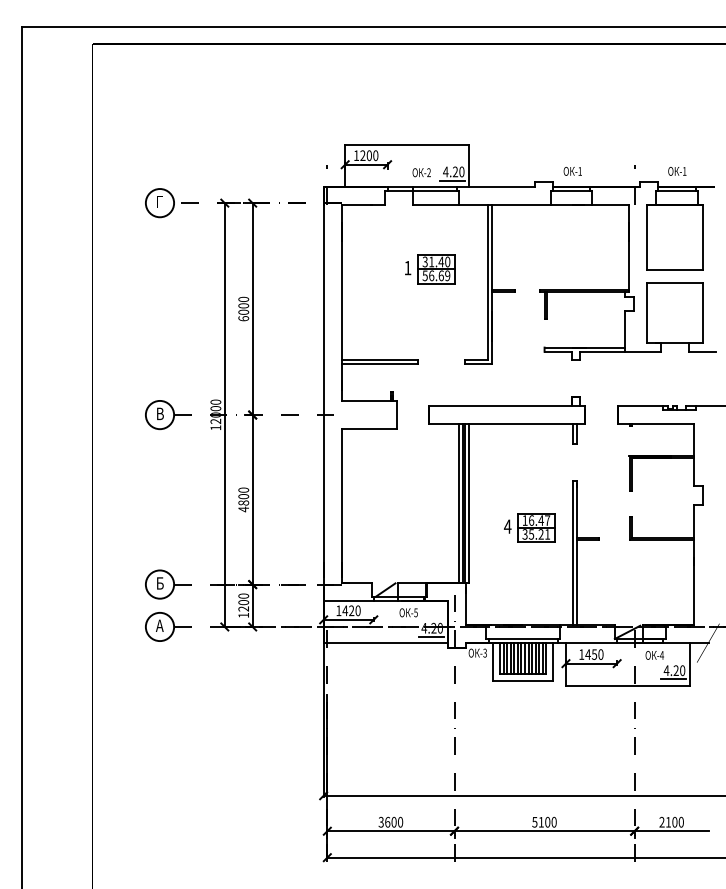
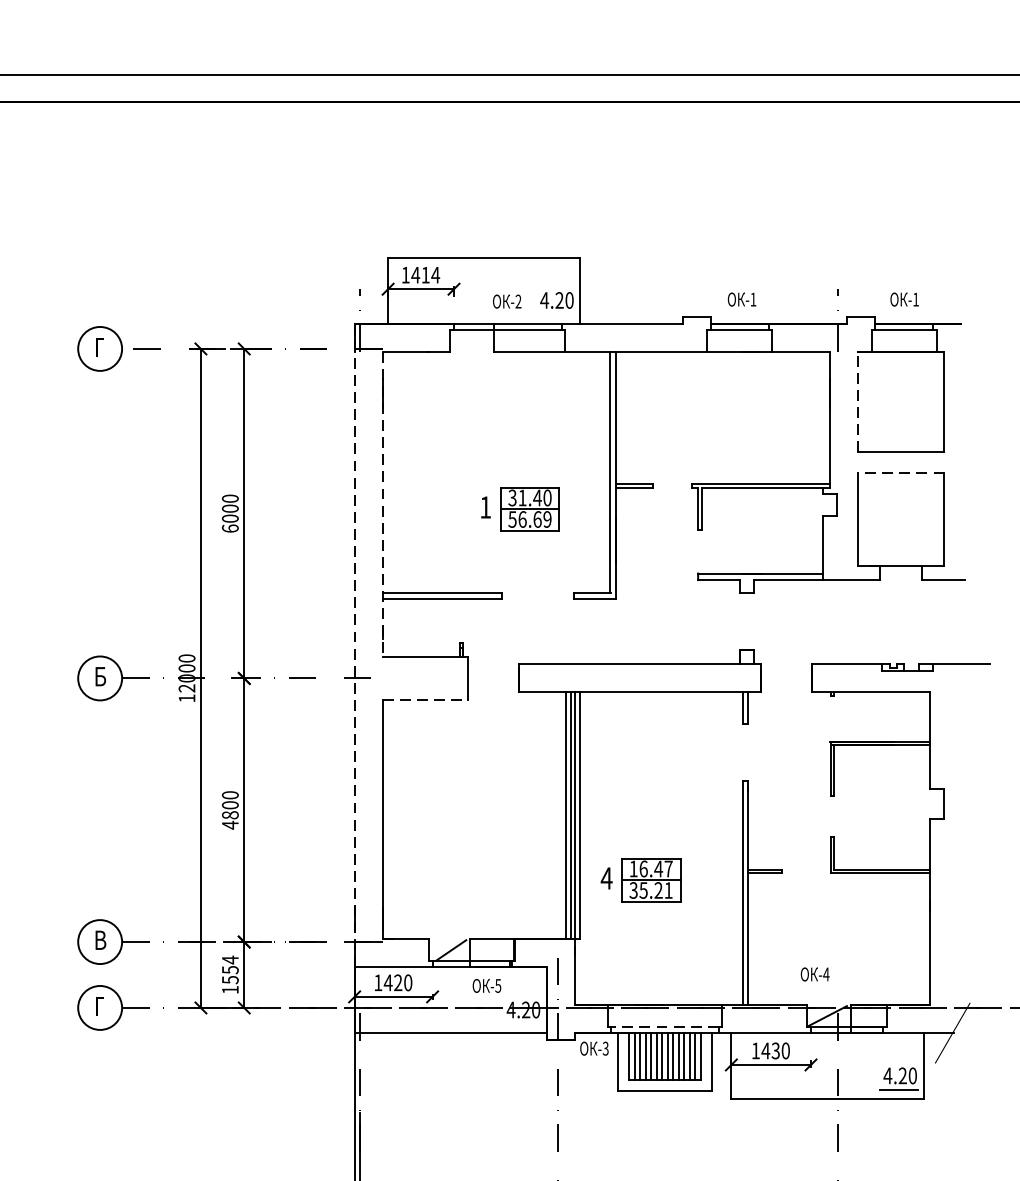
text: (369, 155) -> (425, 274), 1200 -> 1414
line: (452, 180) -> (554, 313), removed
line: (647, 236) -> (858, 400), solid -> dashed
part: (430, 269) -> (520, 509), moved
line: (675, 282) -> (901, 472), solid -> dashed
line: (341, 303) -> (382, 504), solid -> dashed
line: (323, 393) -> (354, 644), solid -> dashed
text: (162, 412) -> (104, 674), В -> Б
line: (369, 428) -> (425, 699), solid -> dashed
part: (529, 527) -> (640, 879), moved
text: (162, 582) -> (104, 938), Б -> В
text: (243, 602) -> (230, 969), 1200 -> 1554
text: (159, 625) -> (99, 1005), А -> Г
line: (430, 637) -> (520, 1024), removed
line: (523, 638) -> (665, 1025), solid -> dashed
text: (594, 653) -> (775, 1049), 1450 -> 1430
text: (654, 655) -> (814, 974), moved

